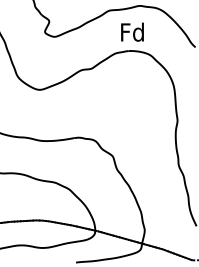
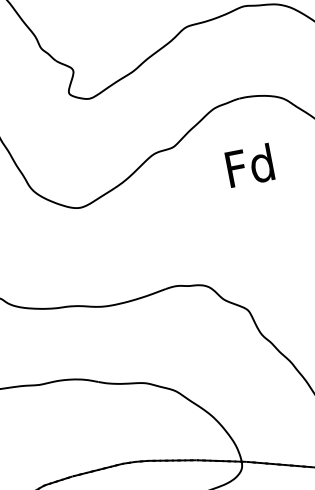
text: (132, 31) -> (249, 164), moved

